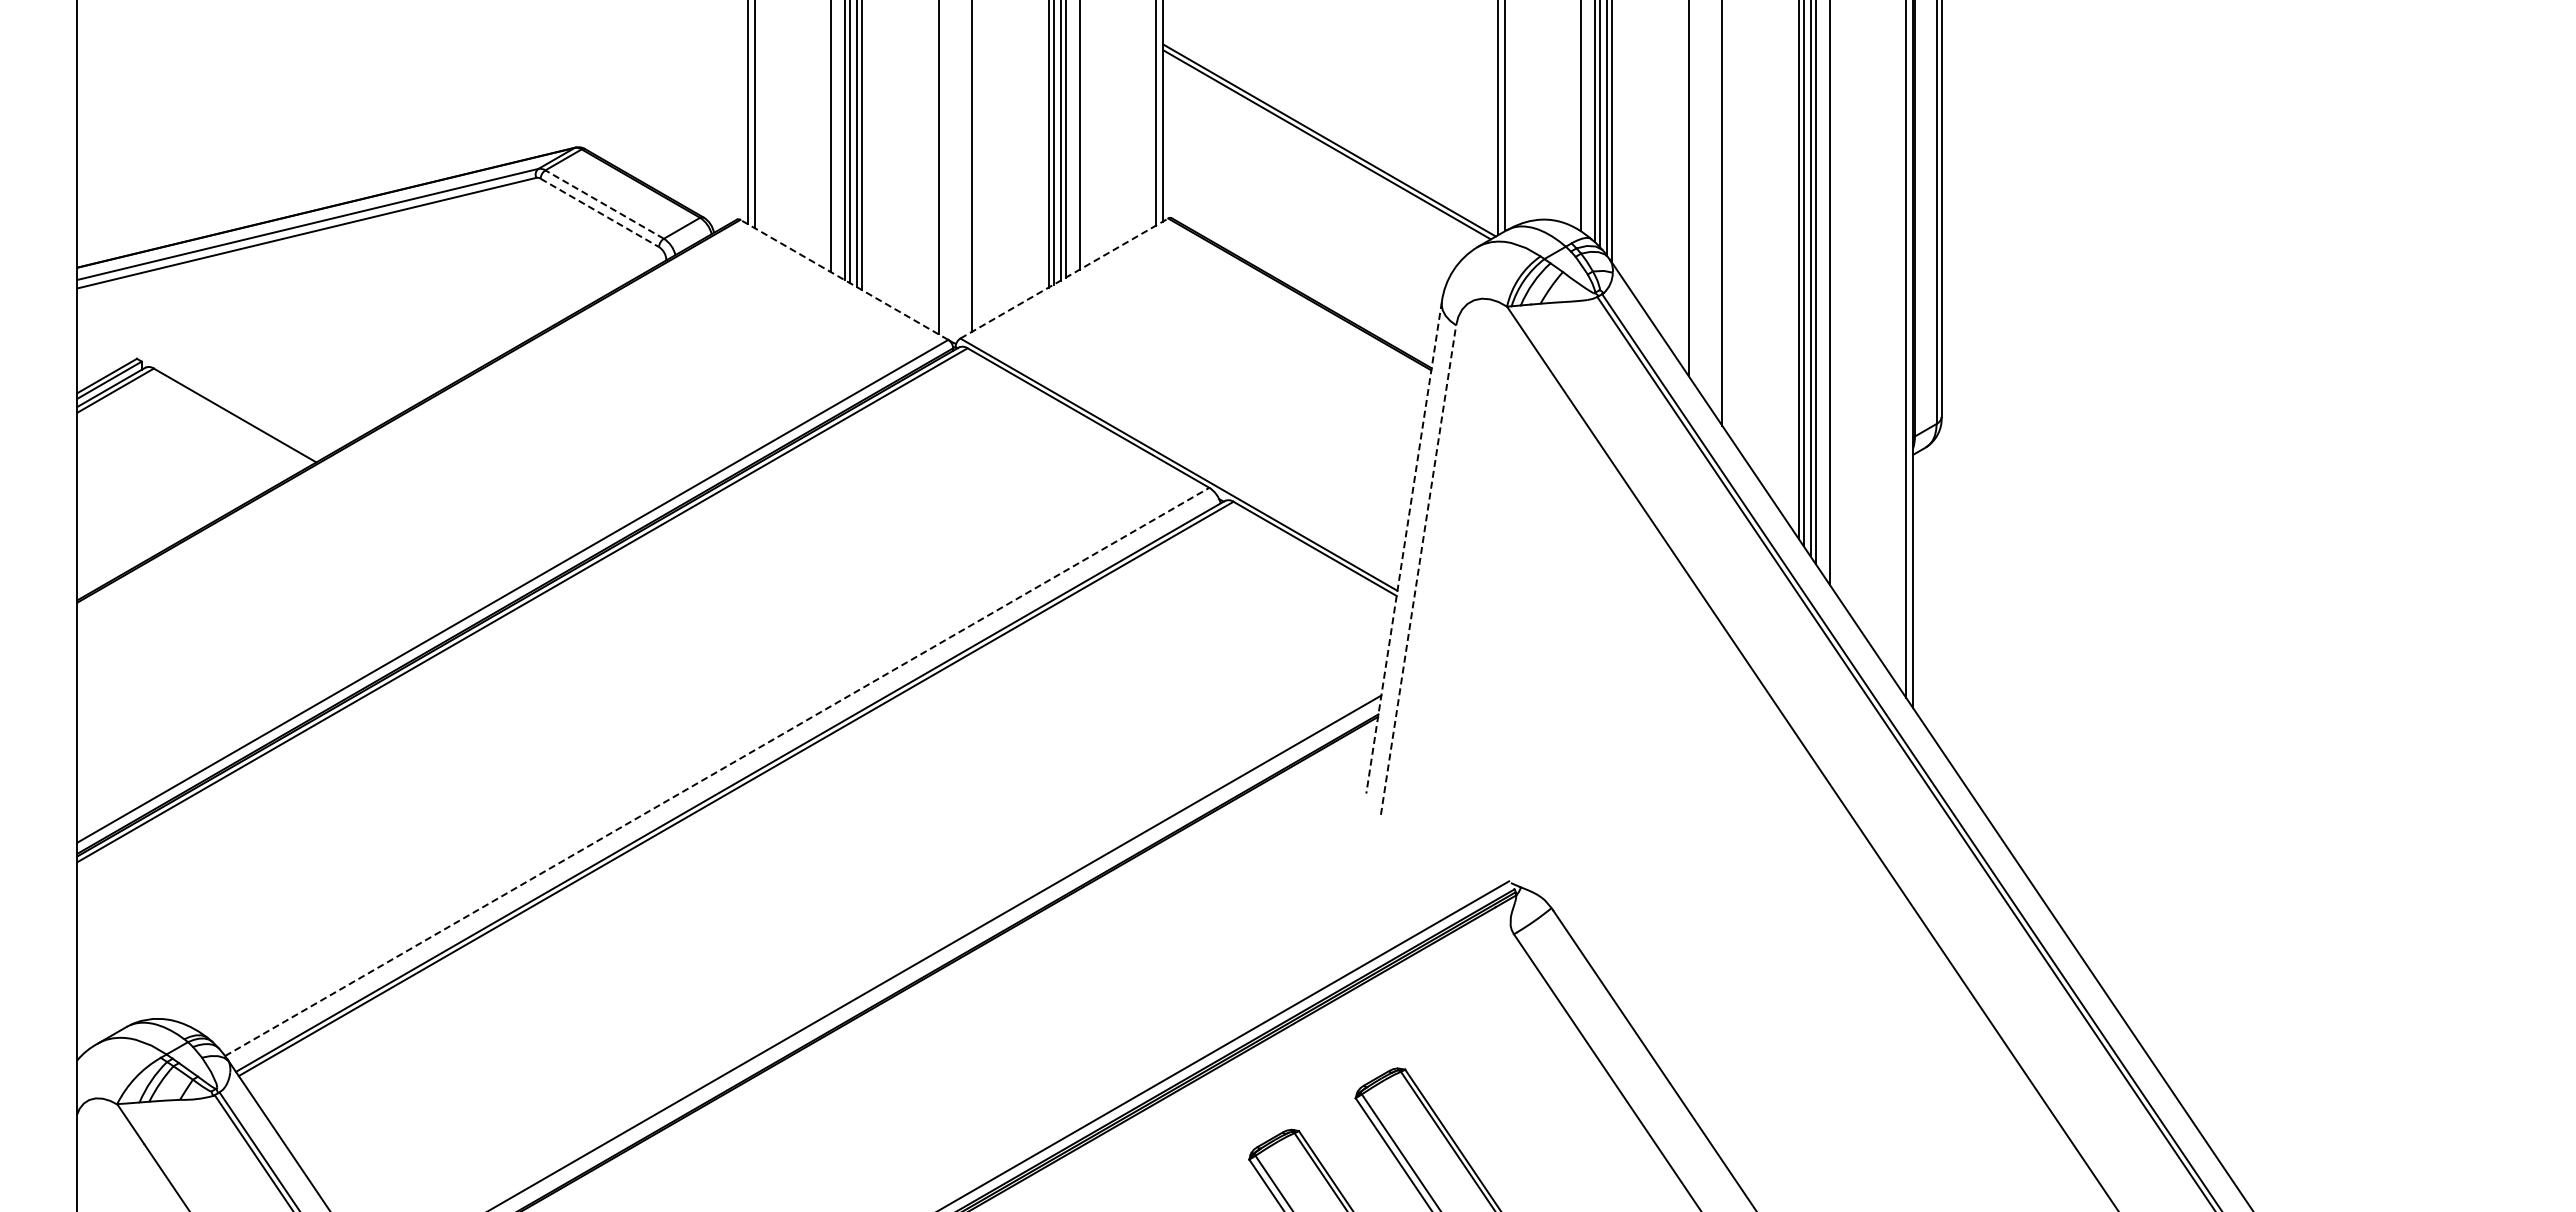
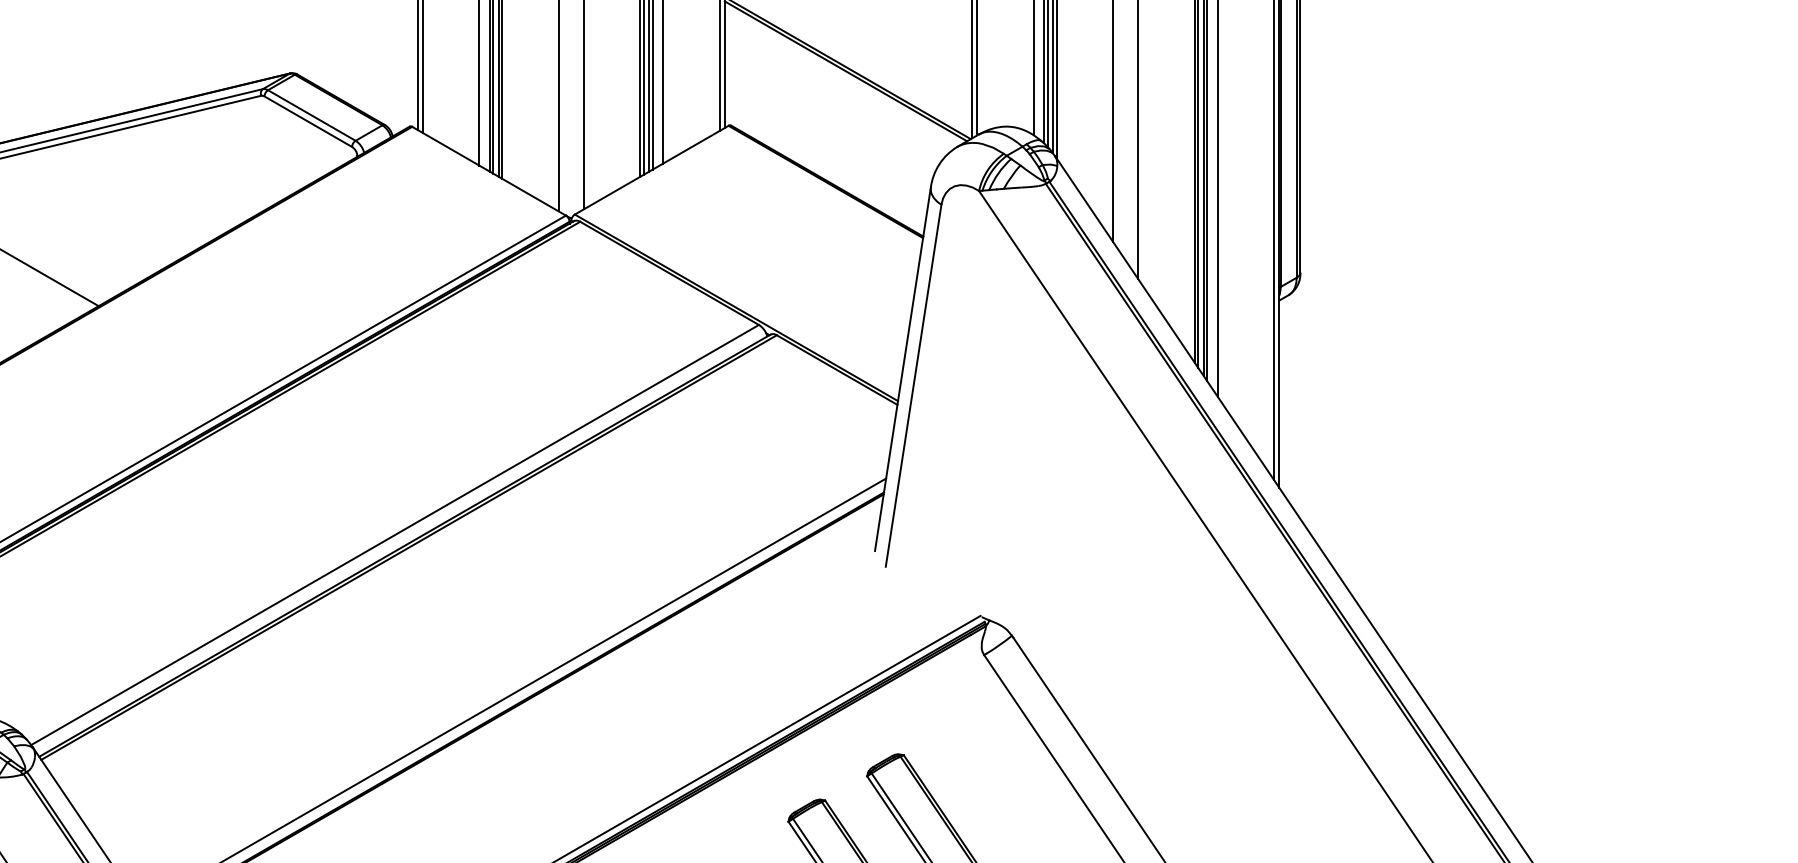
line: (604, 204) -> (311, 115), dashed -> solid
line: (600, 213) -> (308, 122), dashed -> solid
line: (1064, 278) -> (651, 170), dashed -> solid
line: (843, 279) -> (488, 170), dashed -> solid
line: (1404, 547) -> (903, 369), dashed -> solid
line: (1418, 570) -> (913, 386), dashed -> solid
line: (717, 771) -> (395, 534), dashed -> solid

